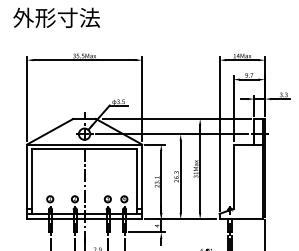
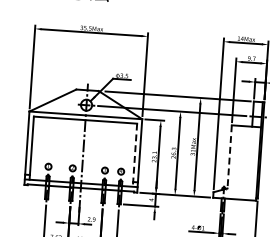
line: (233, 177) -> (229, 157), solid -> dashed
line: (137, 182) -> (135, 156), solid -> dashed

